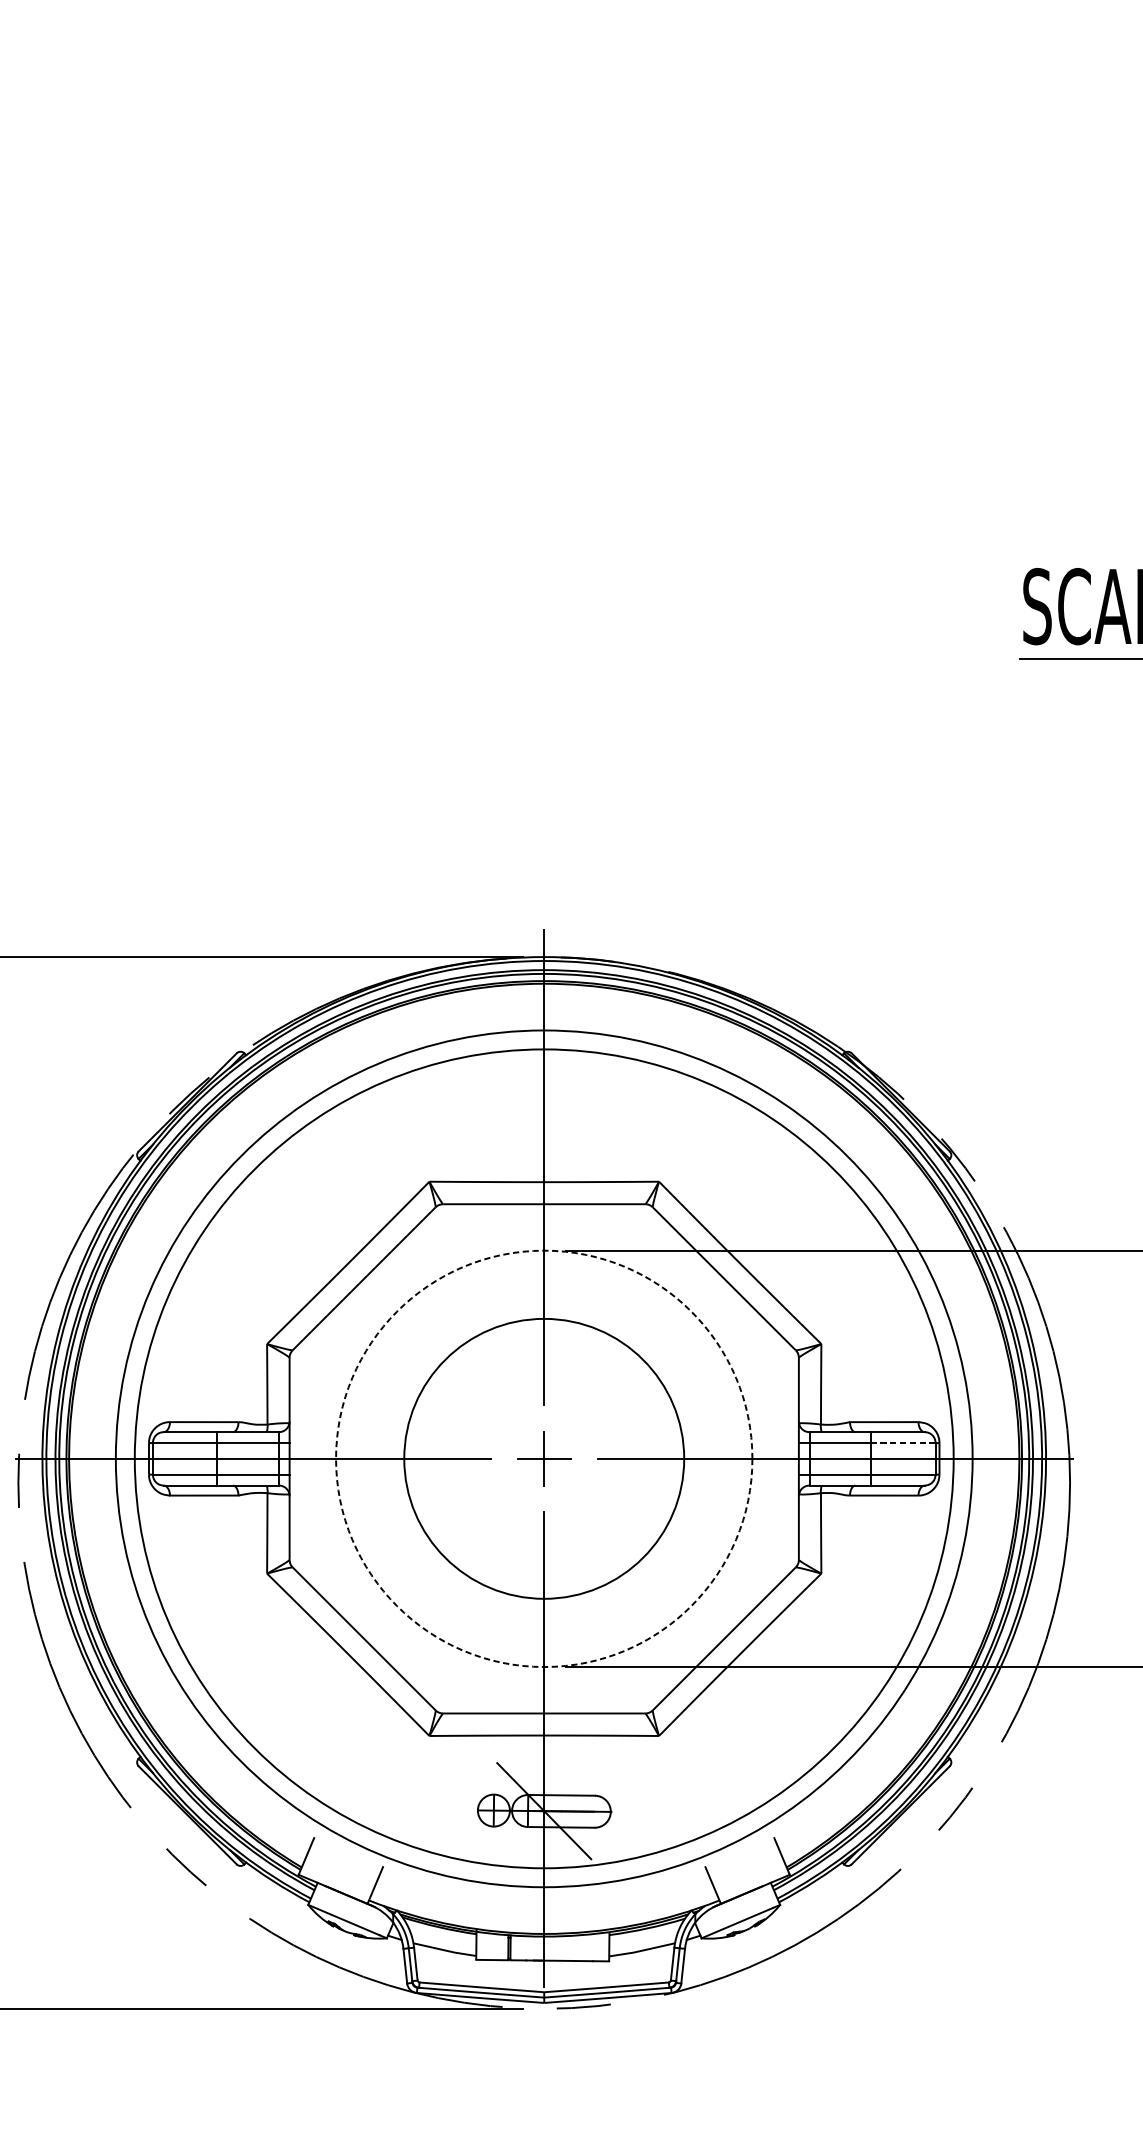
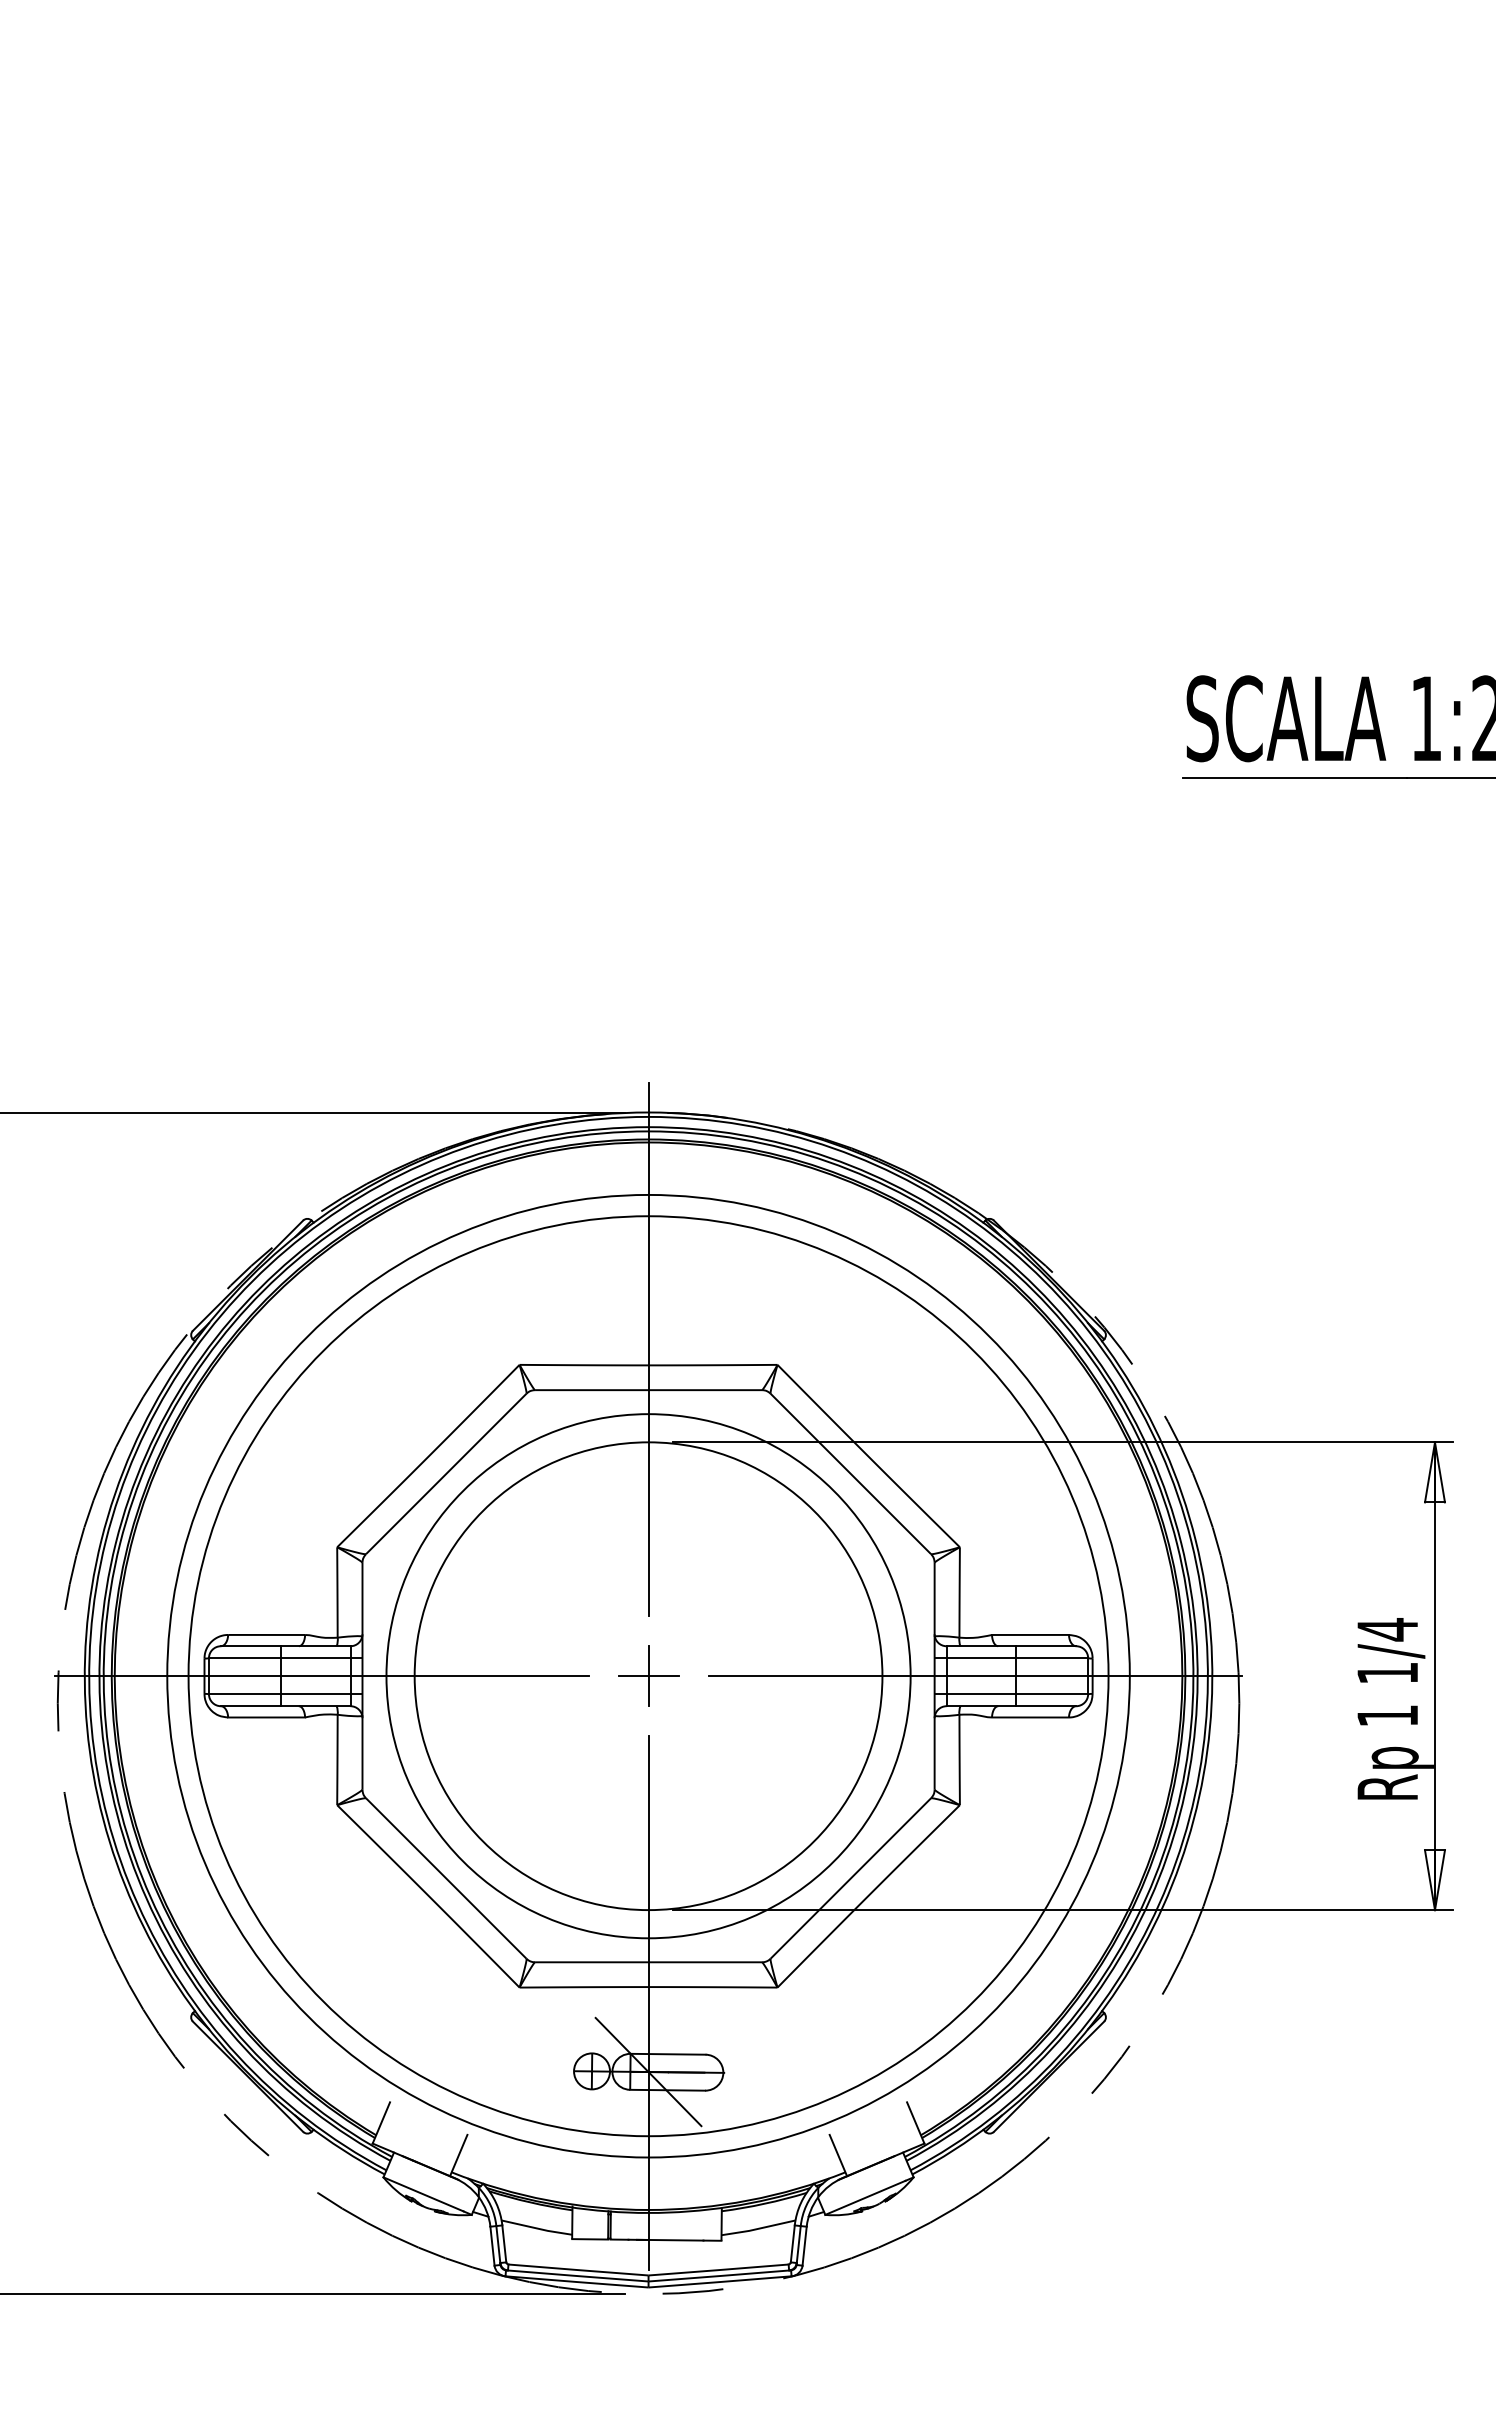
line: (903, 1443) -> (1052, 1658), dashed -> solid
circle: (544, 1459) -> (648, 1676), dashed -> solid
circle: (544, 1459) -> (648, 1676), size x1.67

